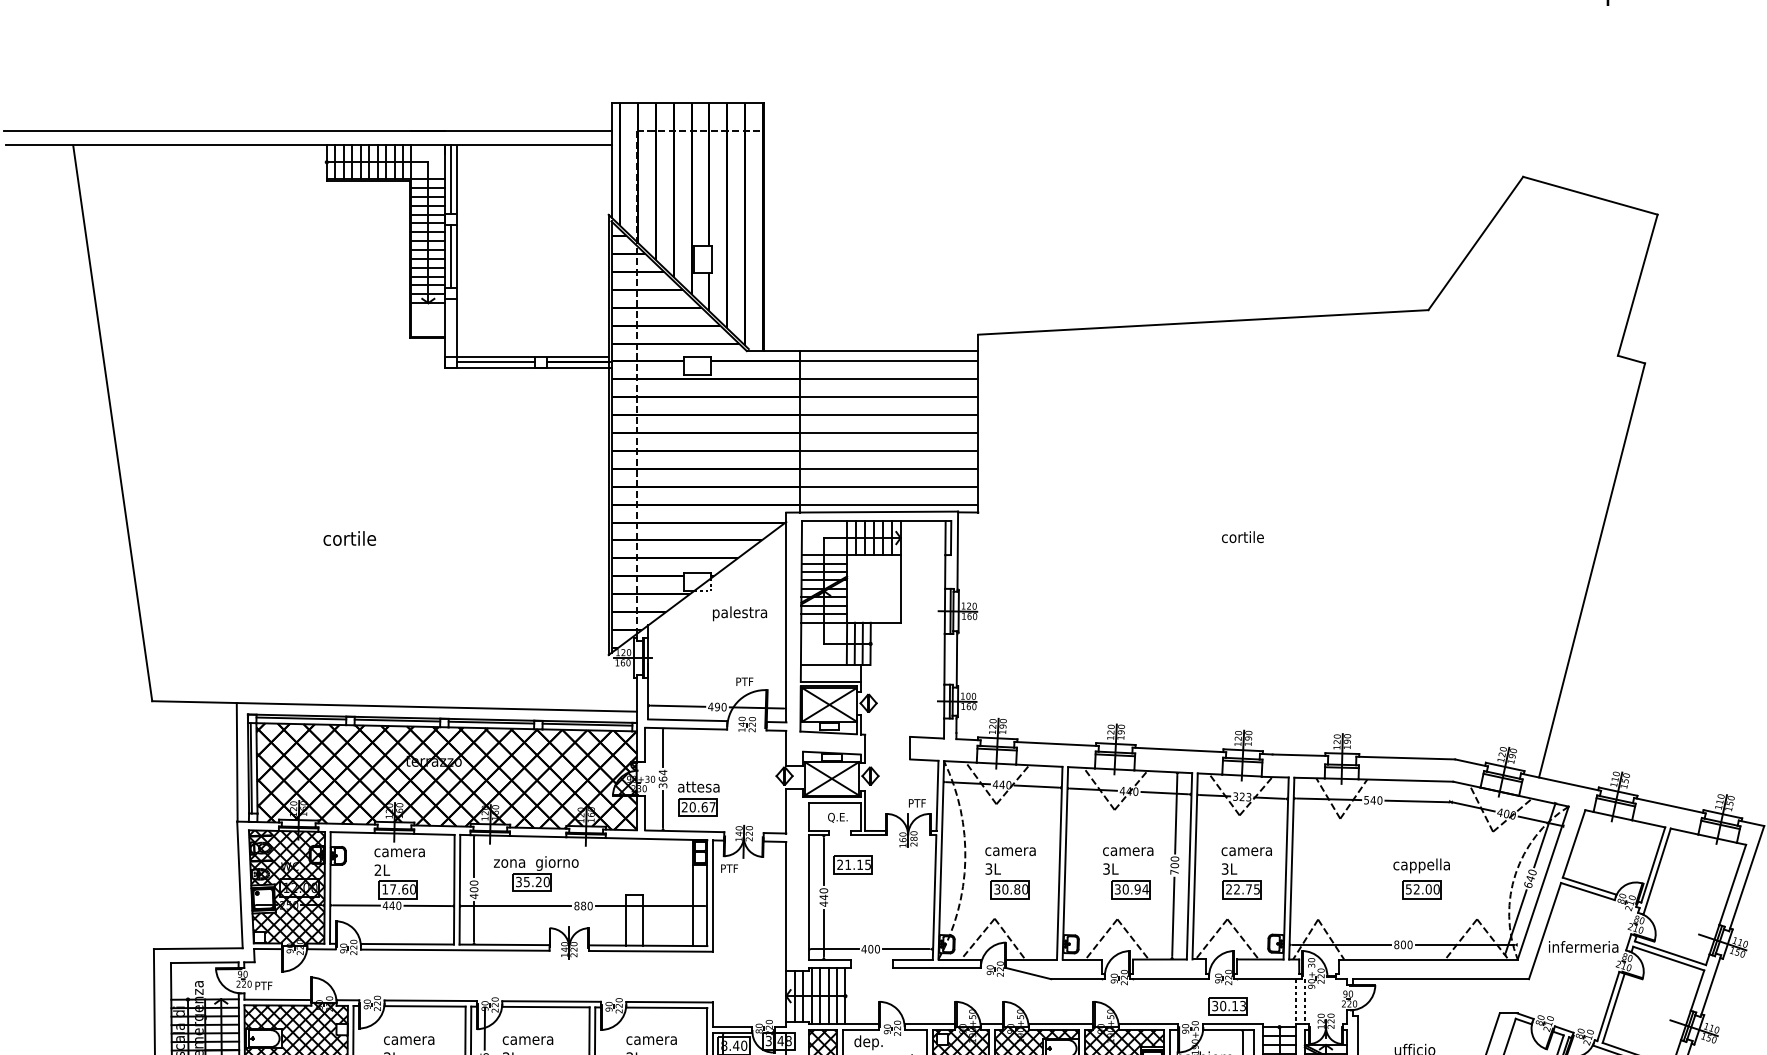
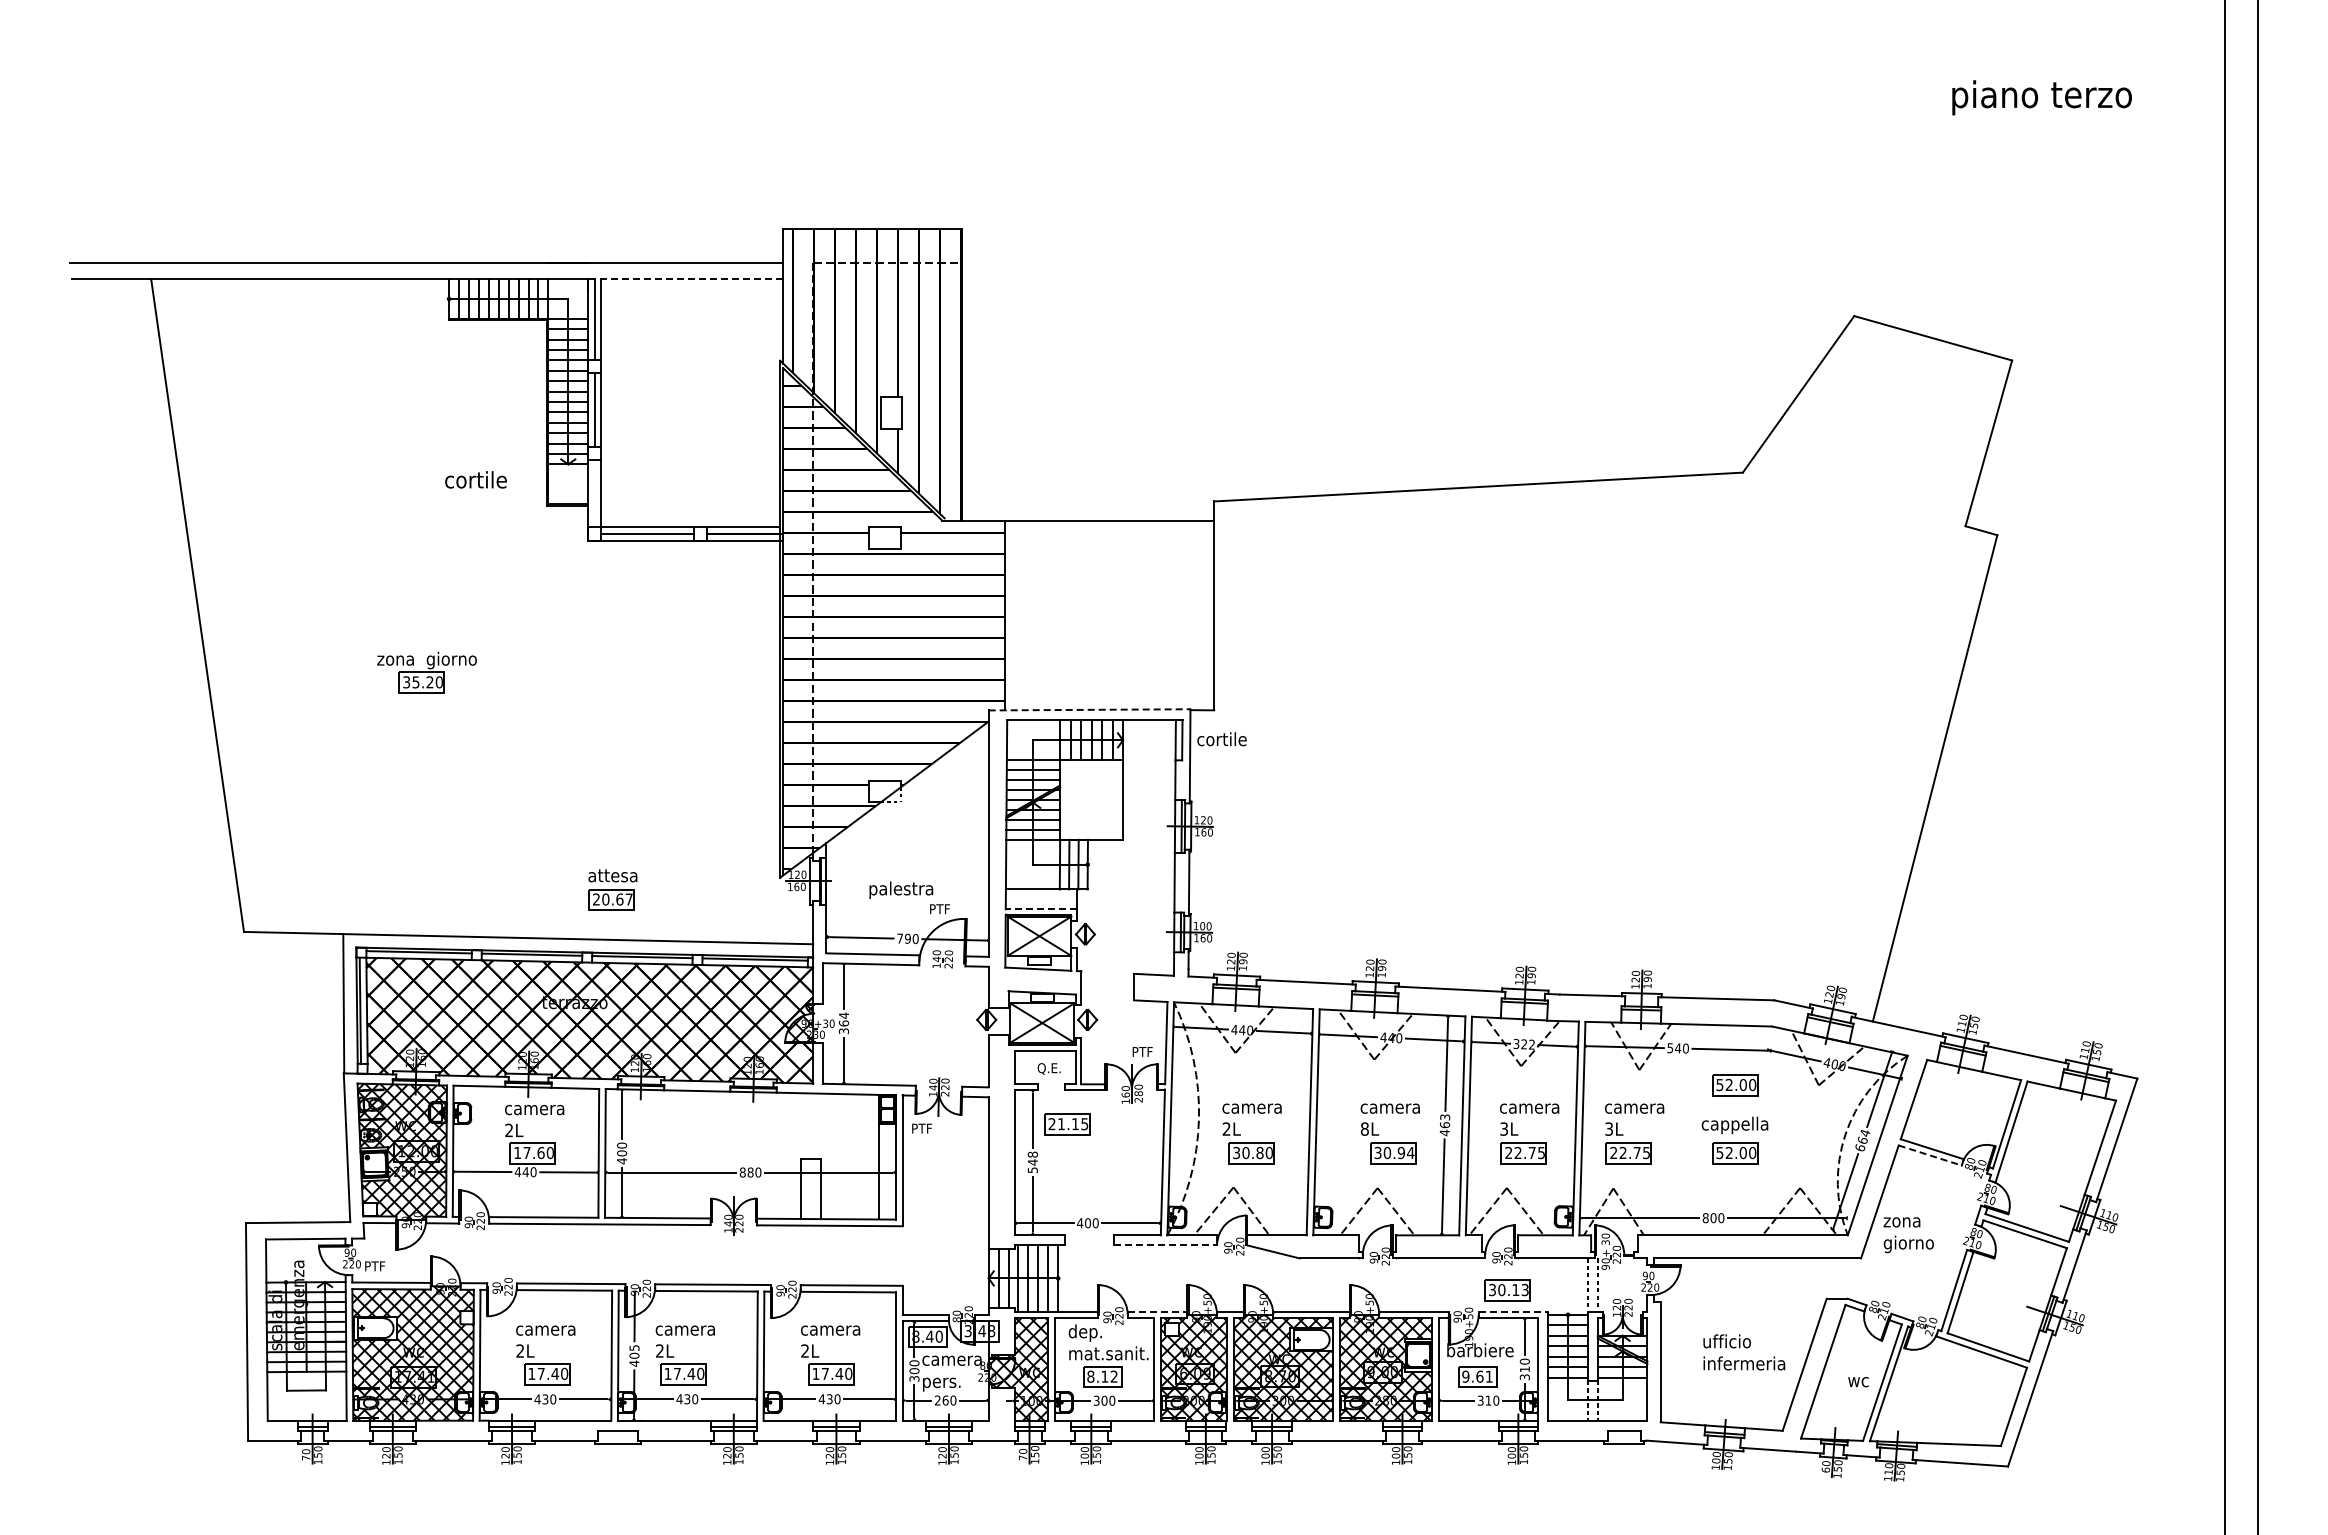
line: (528, 145) -> (685, 279), solid -> dashed
hatch: (889, 432) -> (1109, 616), removed
line: (872, 511) -> (1089, 709), solid -> dashed
text: (1242, 537) -> (1221, 739), moved
text: (349, 538) -> (475, 479), moved
text: (740, 613) -> (901, 889), moved
line: (831, 682) -> (1041, 909), solid -> dashed
text: (710, 706) -> (899, 938), 490 -> 790
text: (1248, 797) -> (1531, 1044), 323 -> 322
part: (698, 798) -> (612, 889), moved
part: (1422, 831) -> (1735, 1085), added
text: (1174, 865) -> (1444, 1125), 700 -> 463
text: (988, 868) -> (1226, 1128), 3L -> 2L
text: (1106, 868) -> (1364, 1128), 3L -> 8L
part: (535, 873) -> (426, 672), moved
text: (1531, 875) -> (1864, 1136), 640 -> 664
part: (1336, 880) -> (1634, 1142), added
line: (1588, 891) -> (1930, 1155), solid -> dashed
text: (823, 897) -> (1032, 1162), 440 -> 548
text: (1583, 957) -> (1924, 1233), infermeria -> zona  giorno
line: (937, 968) -> (1166, 1245), solid -> dashed
line: (929, 1024) -> (1157, 1311), solid -> dashed
line: (1233, 1024) -> (1513, 1311), solid -> dashed

